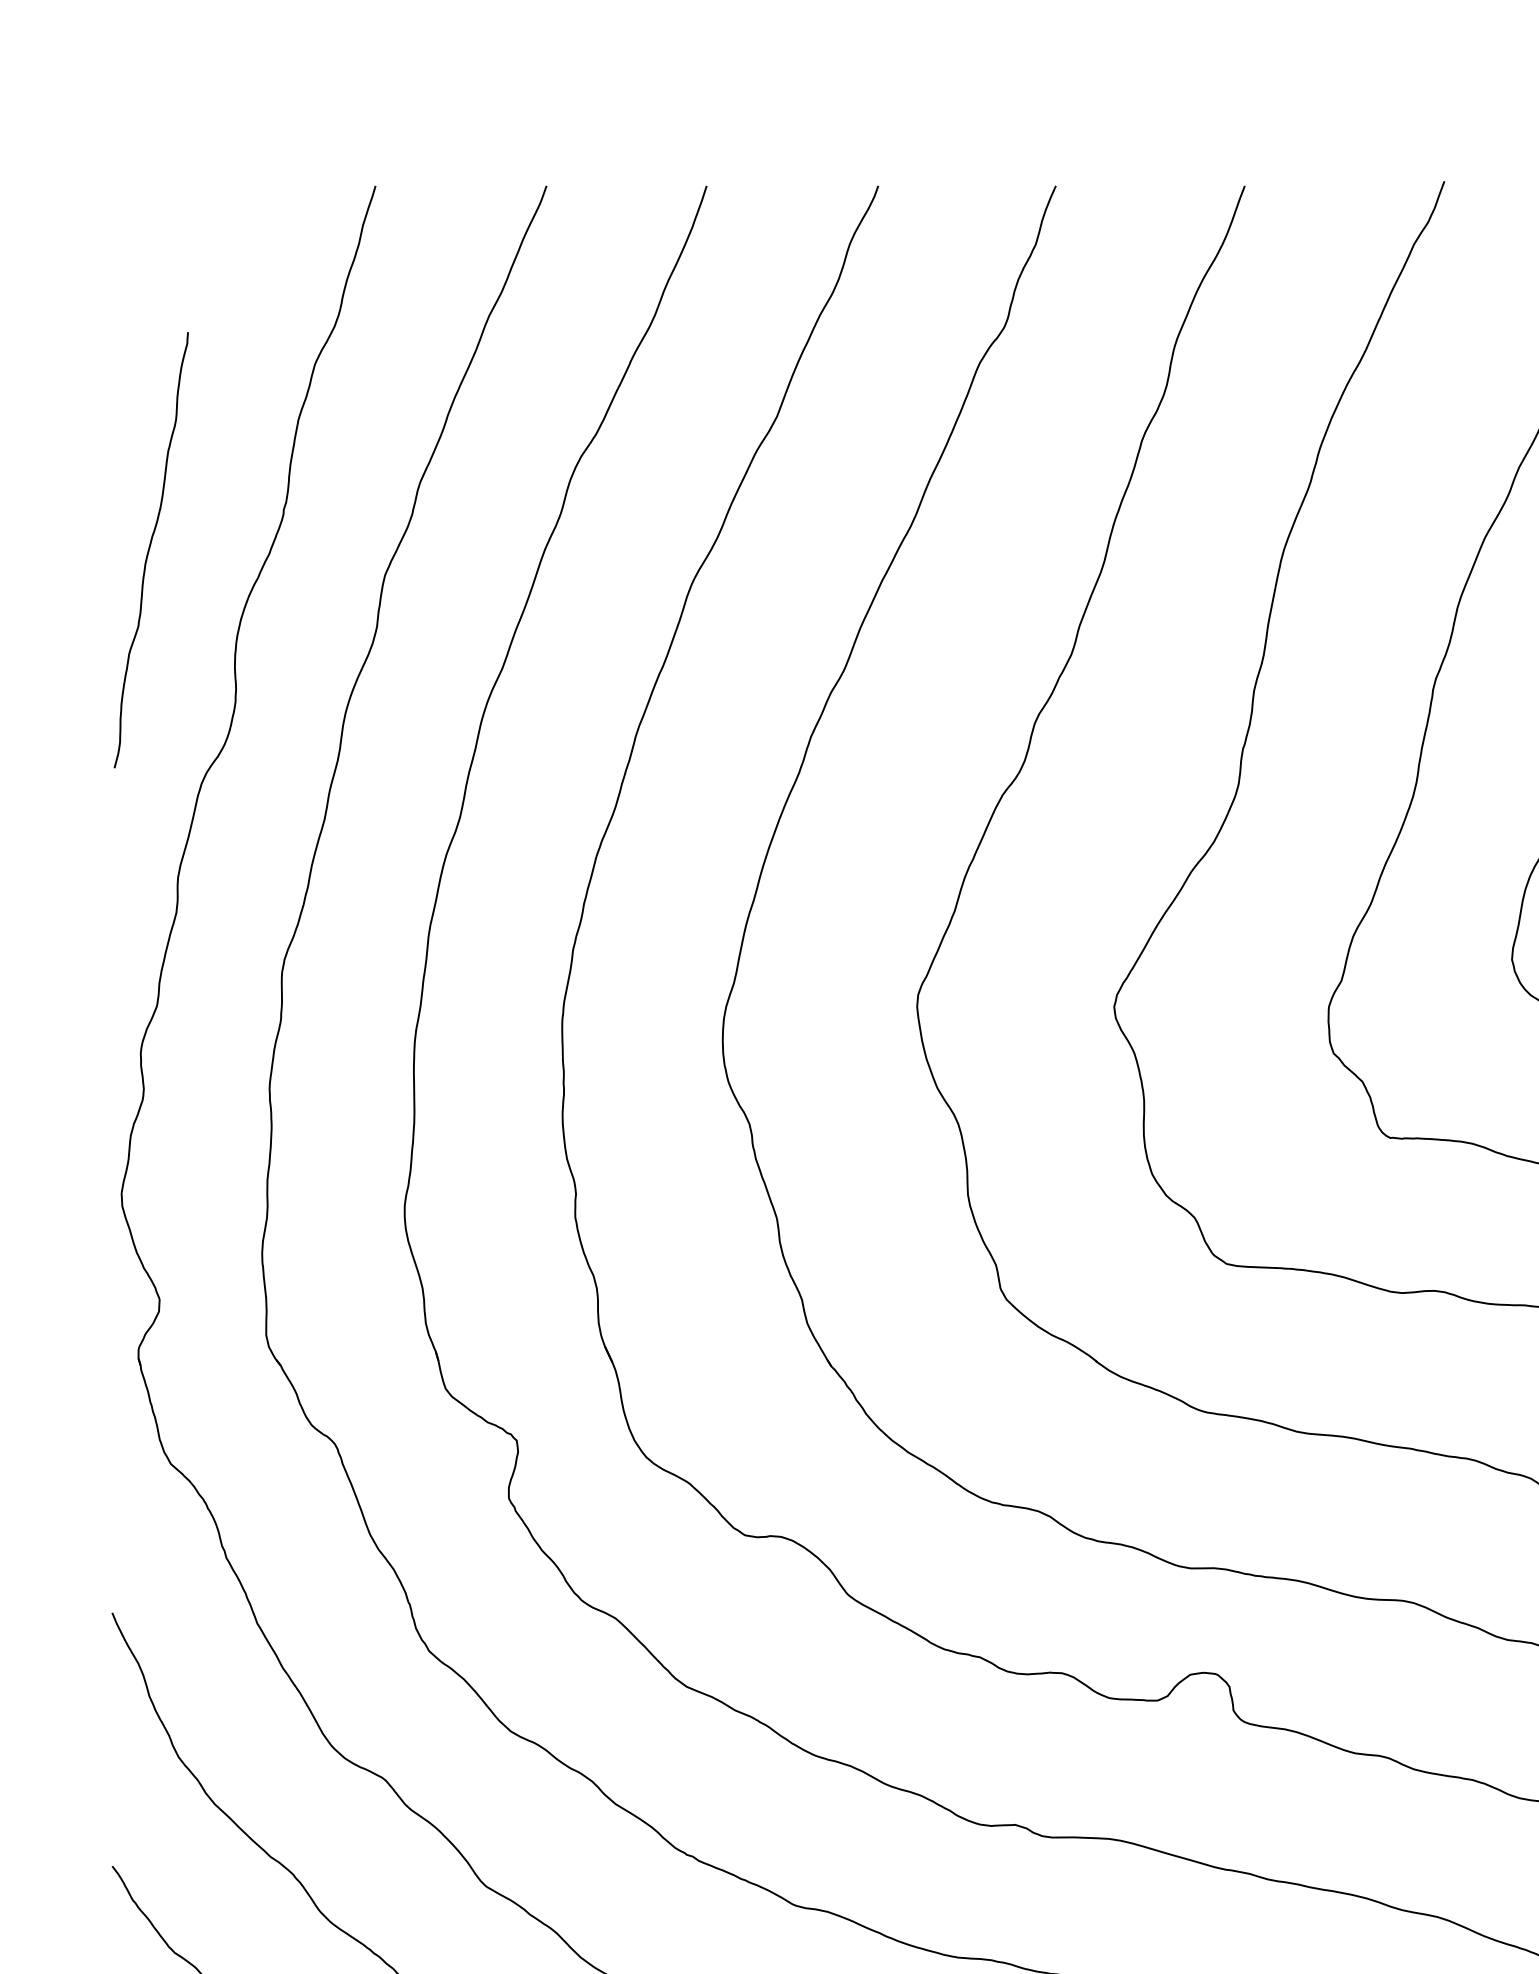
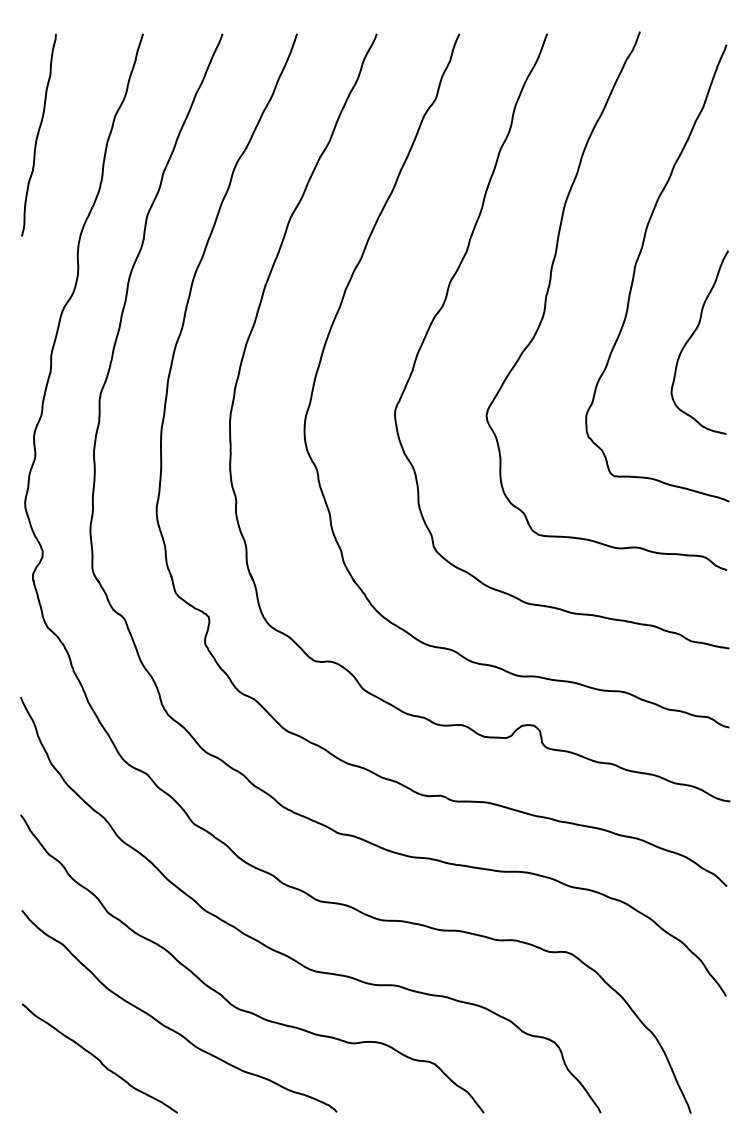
curve: (150, 548) -> (38, 134), moved

